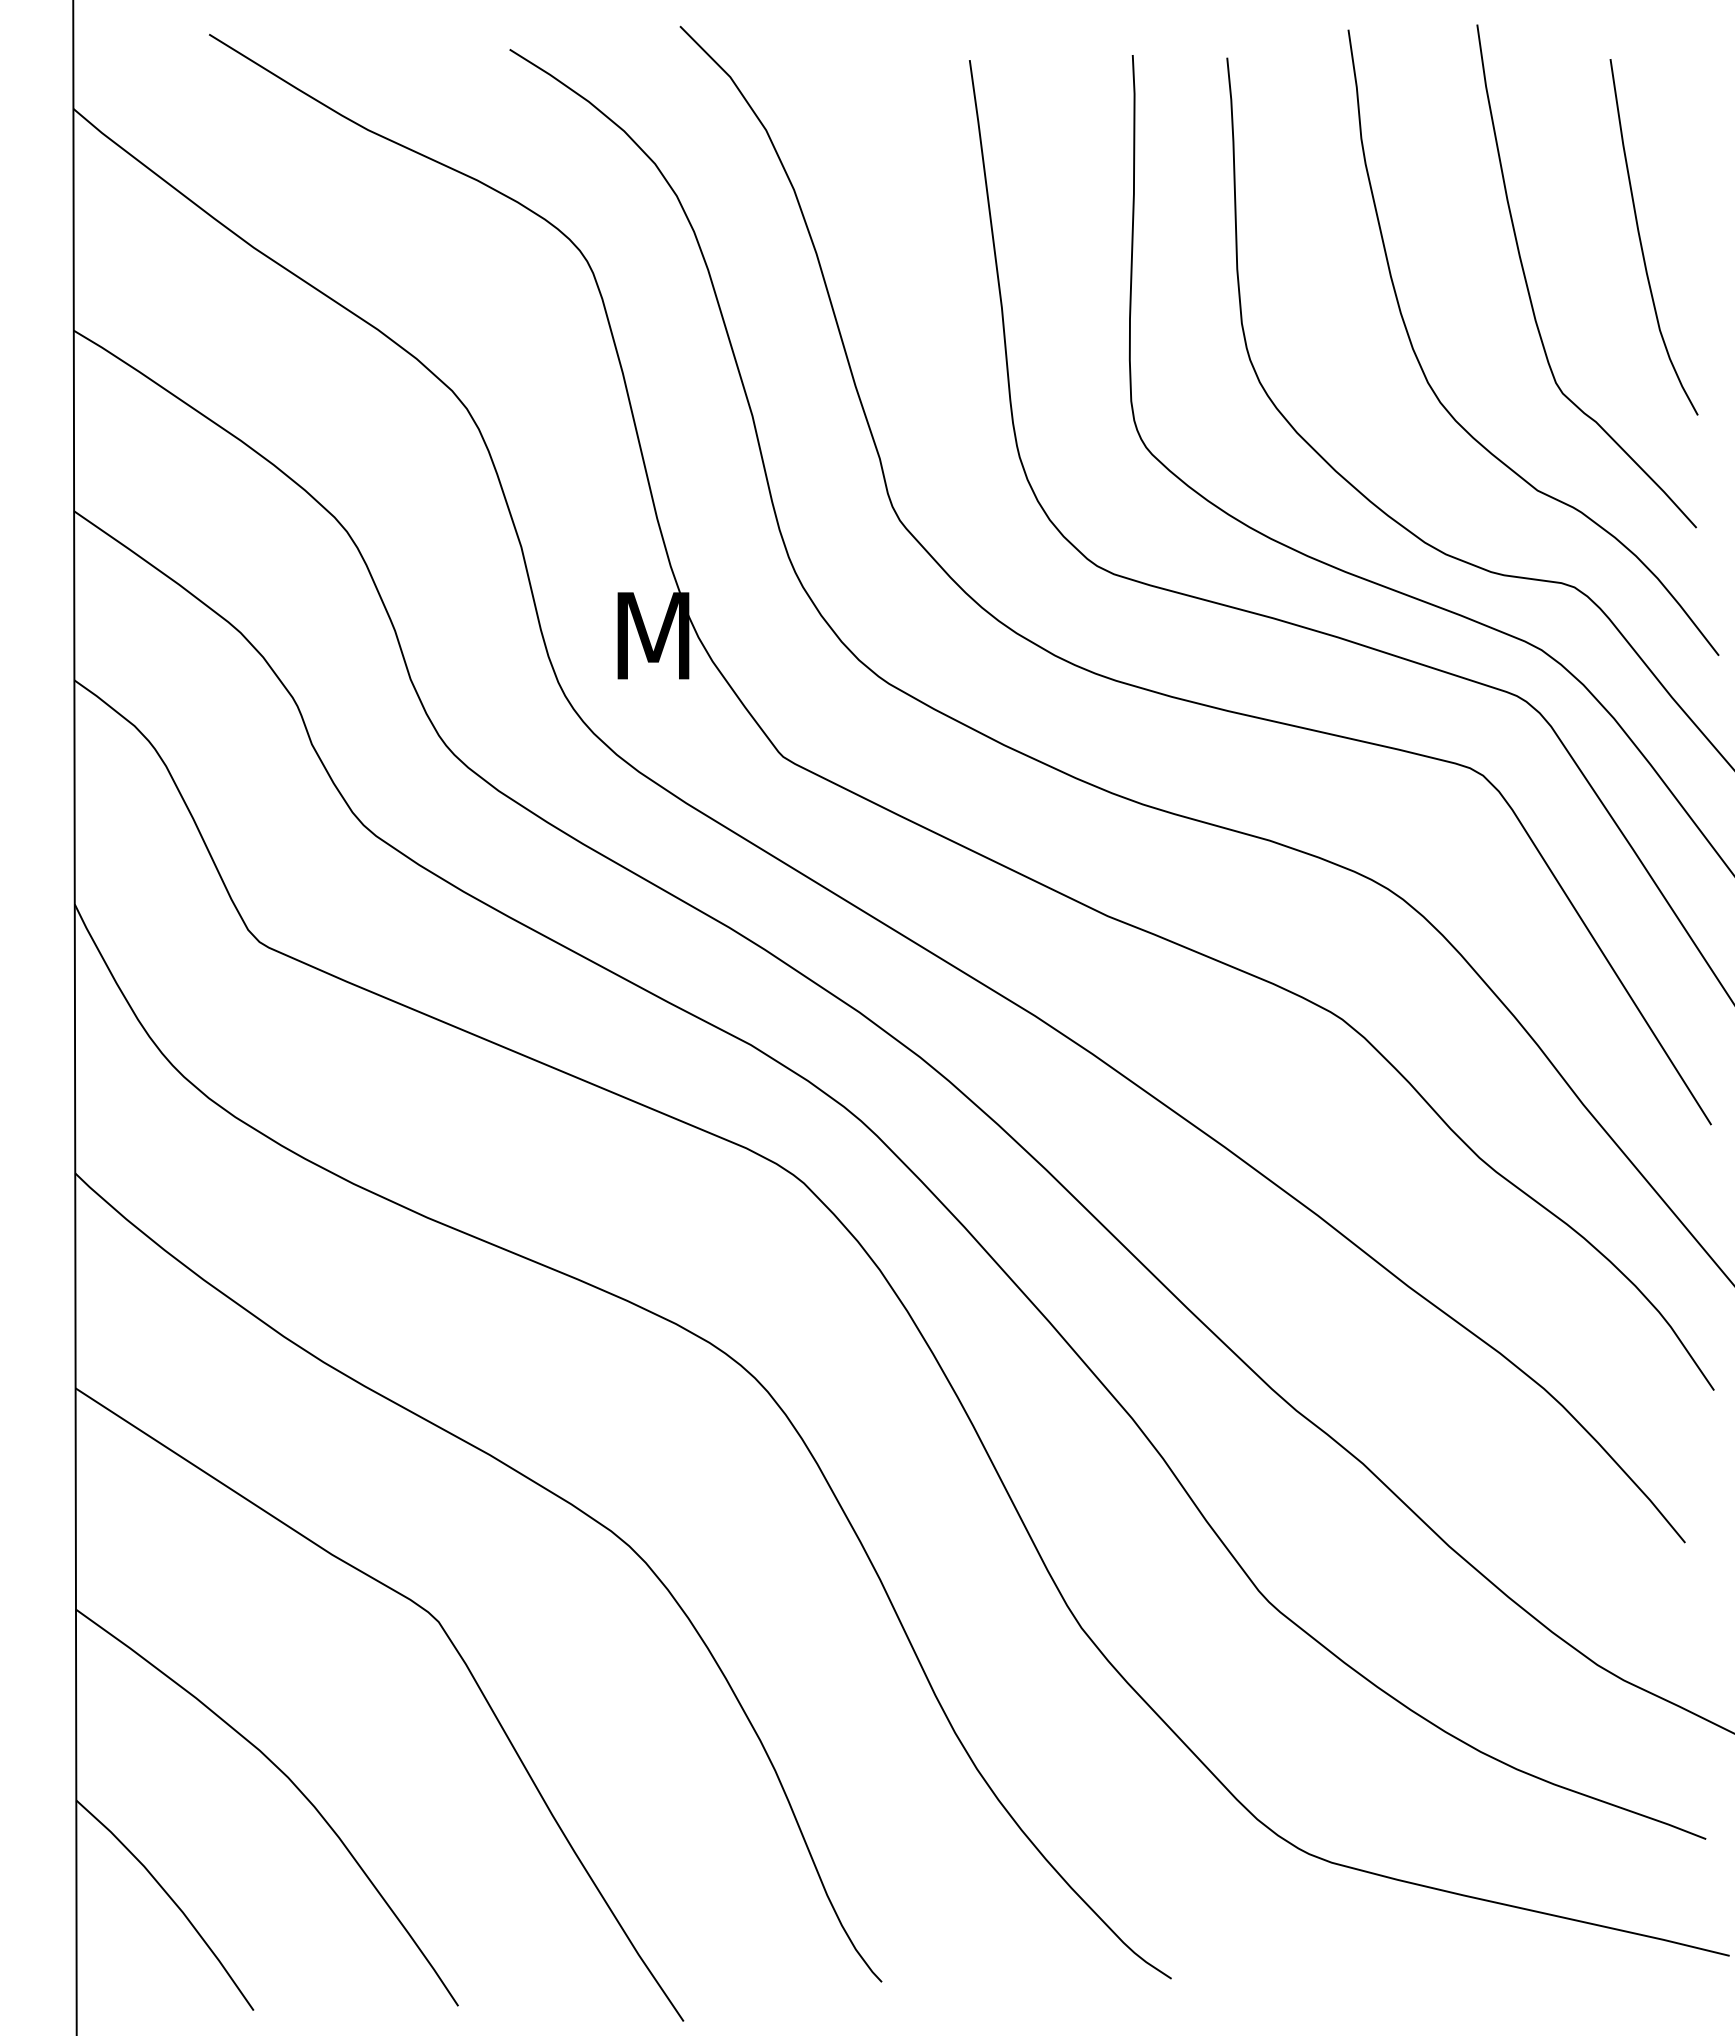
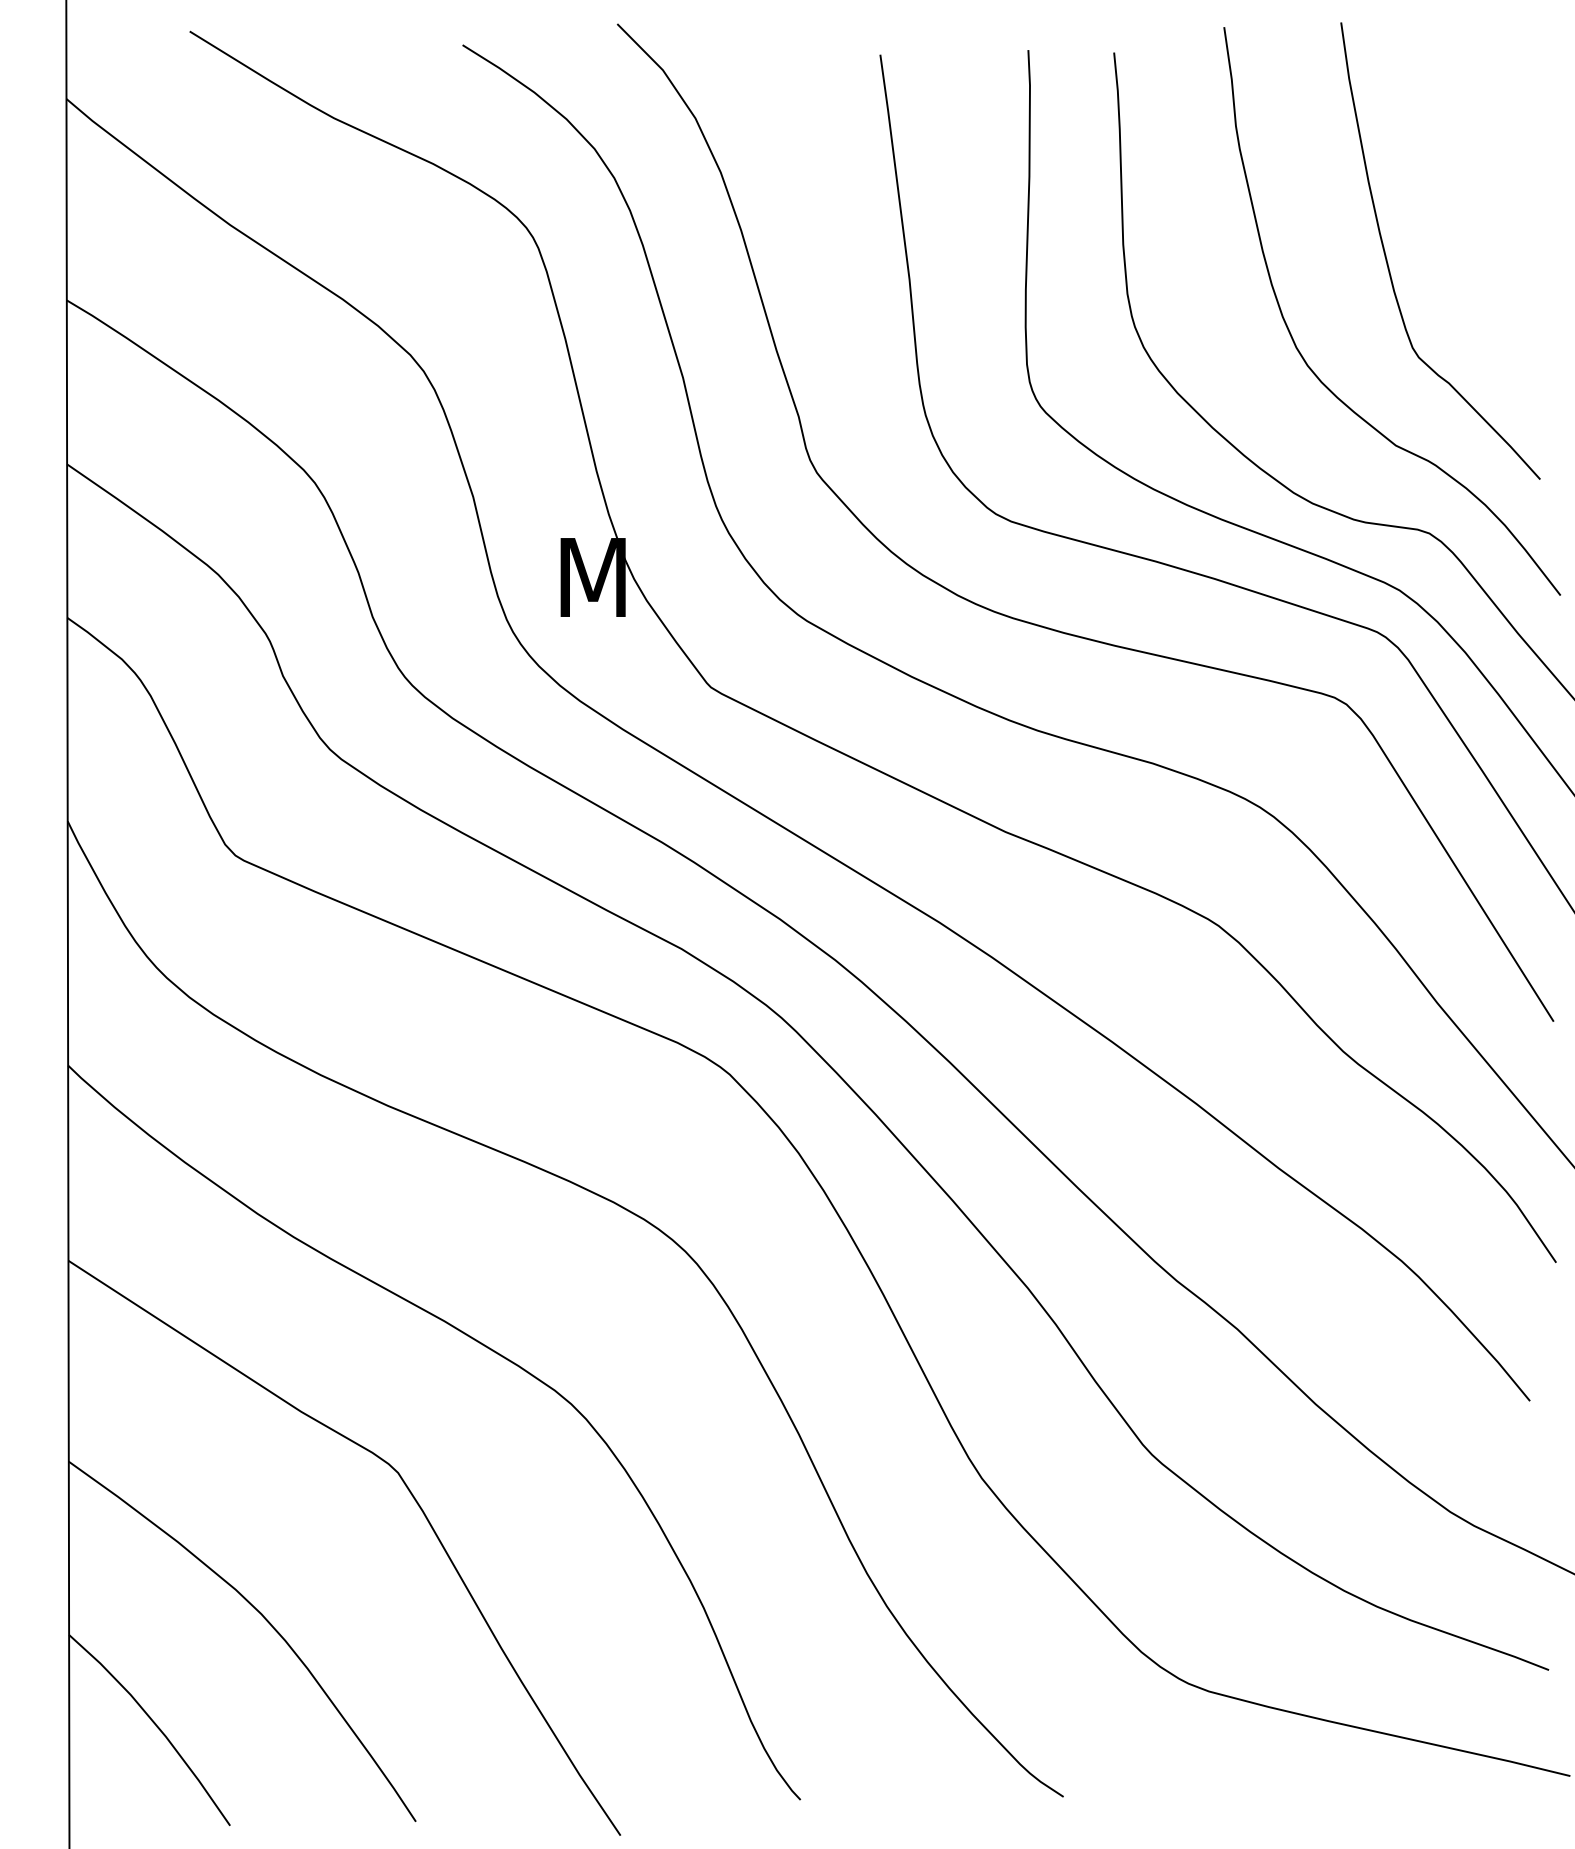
curve: (1641, 240) -> (1490, 218), removed

